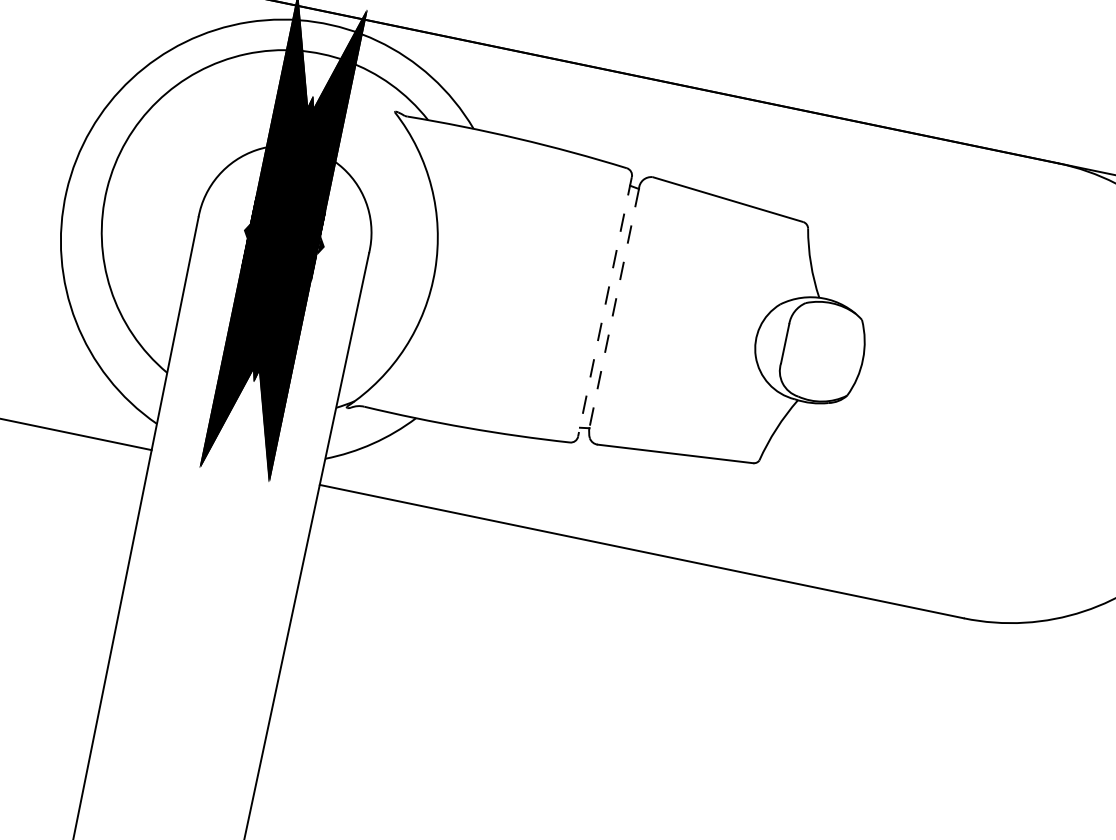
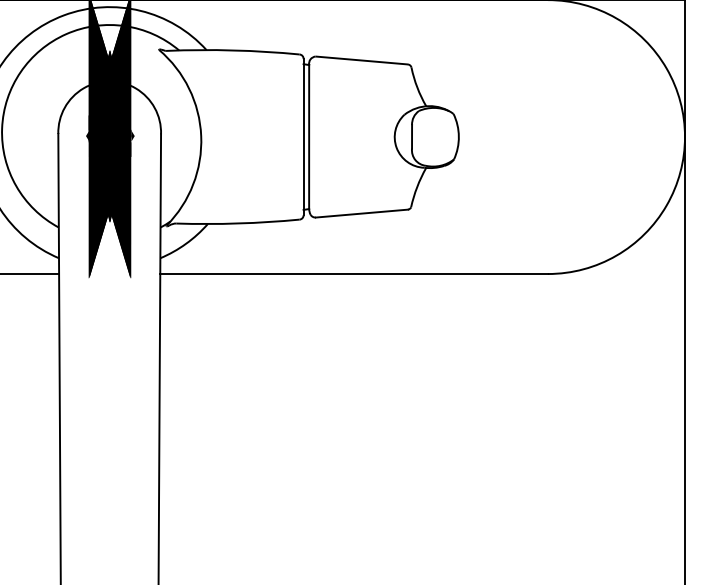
line: (604, 307) -> (303, 137), dashed -> solid
line: (614, 307) -> (309, 136), dashed -> solid

